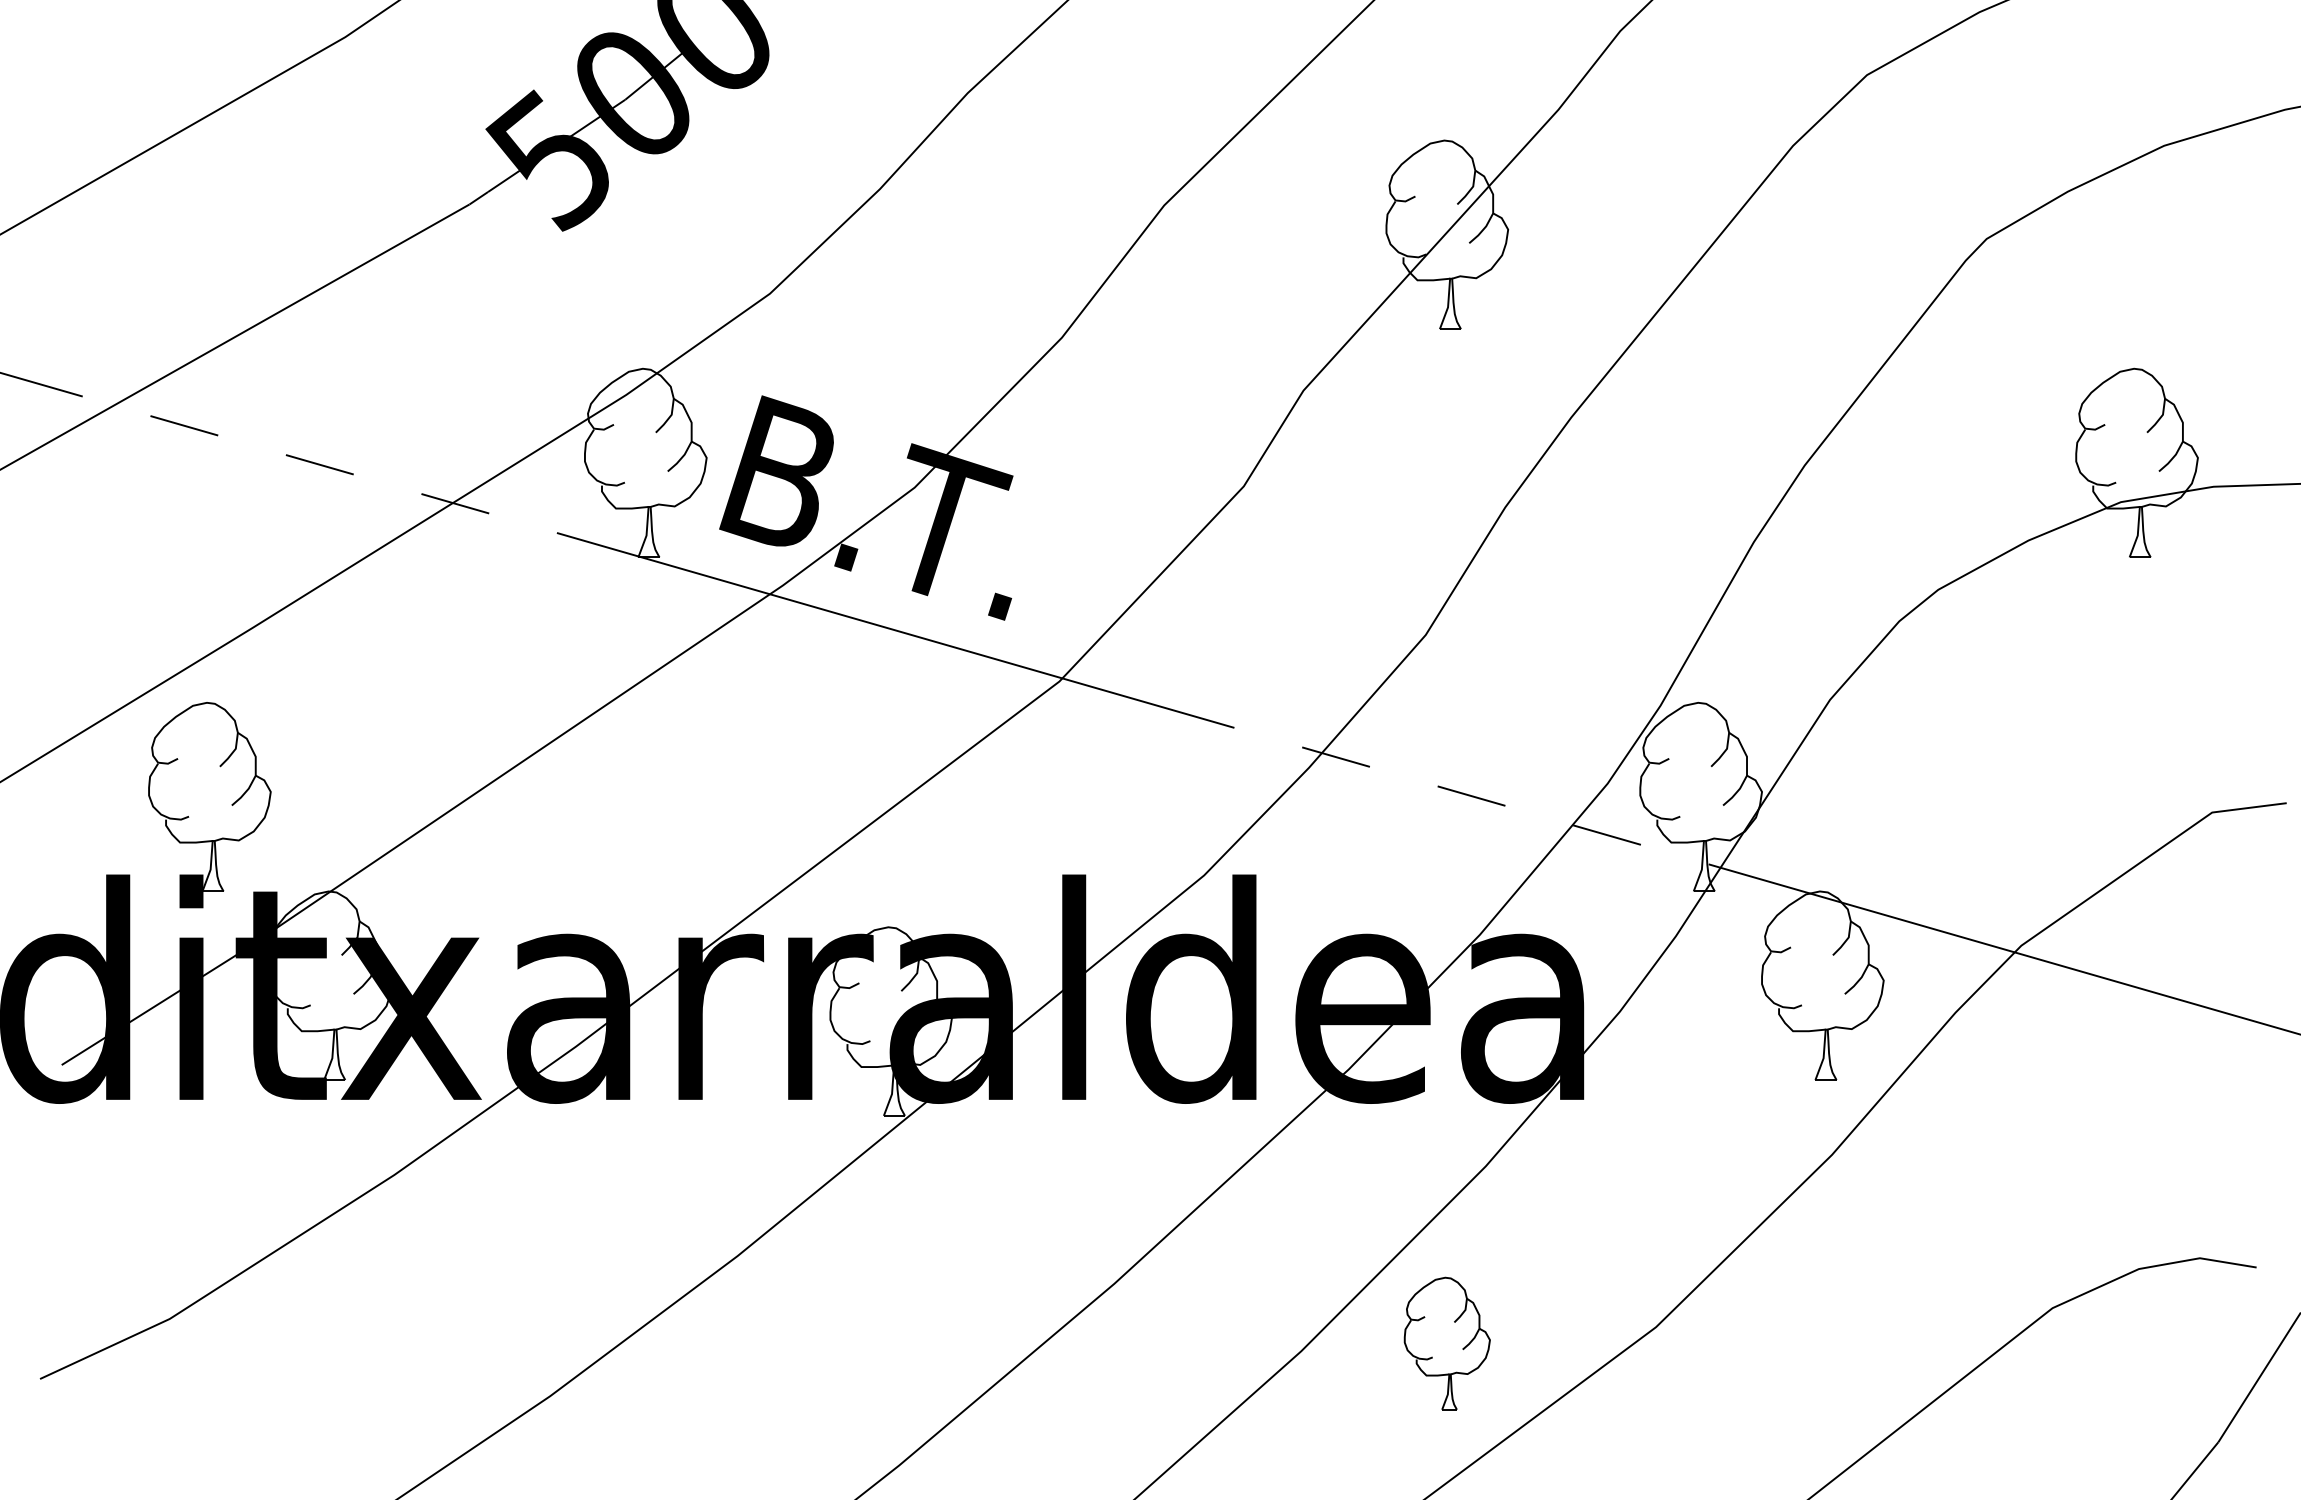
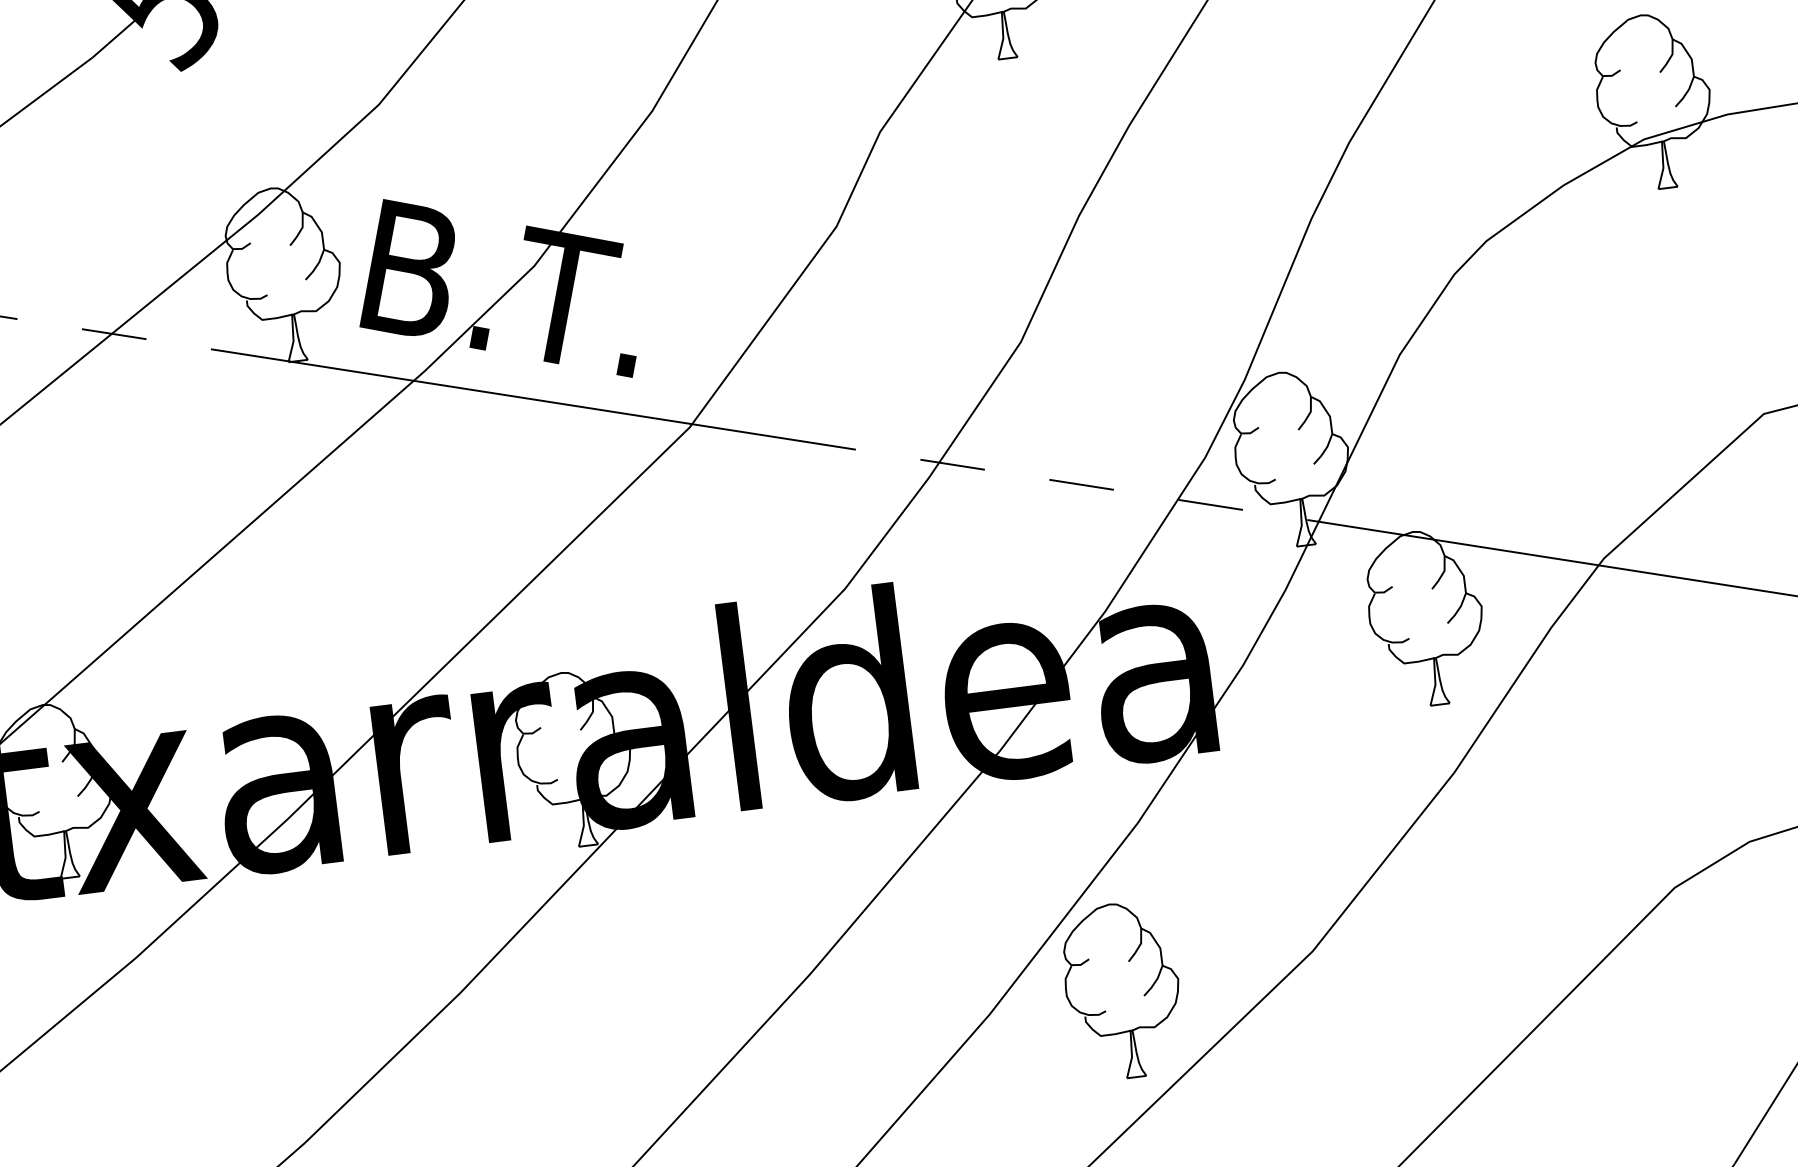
part: (1447, 1343) -> (1123, 990), size x1.43

